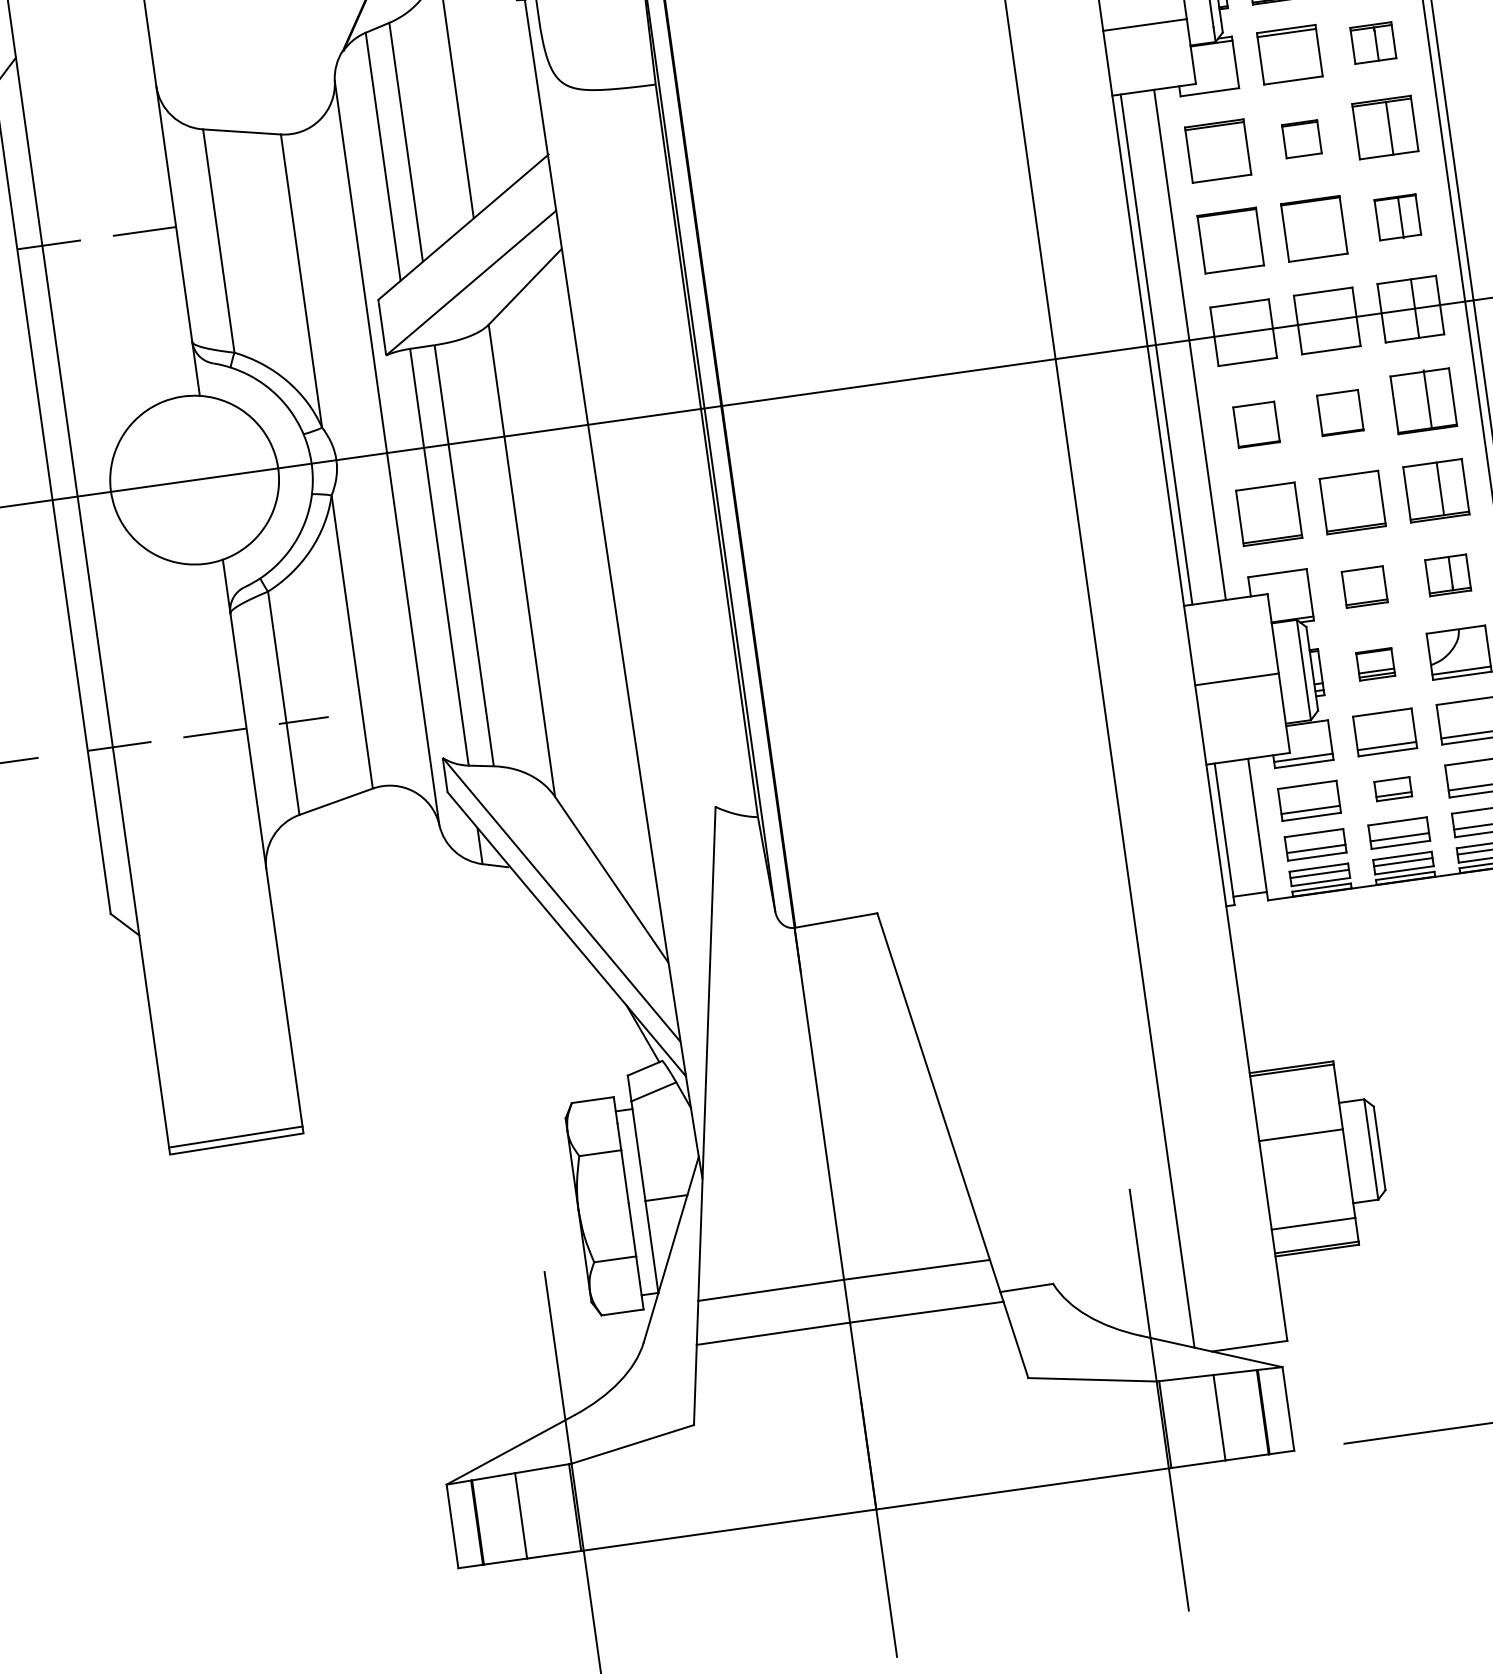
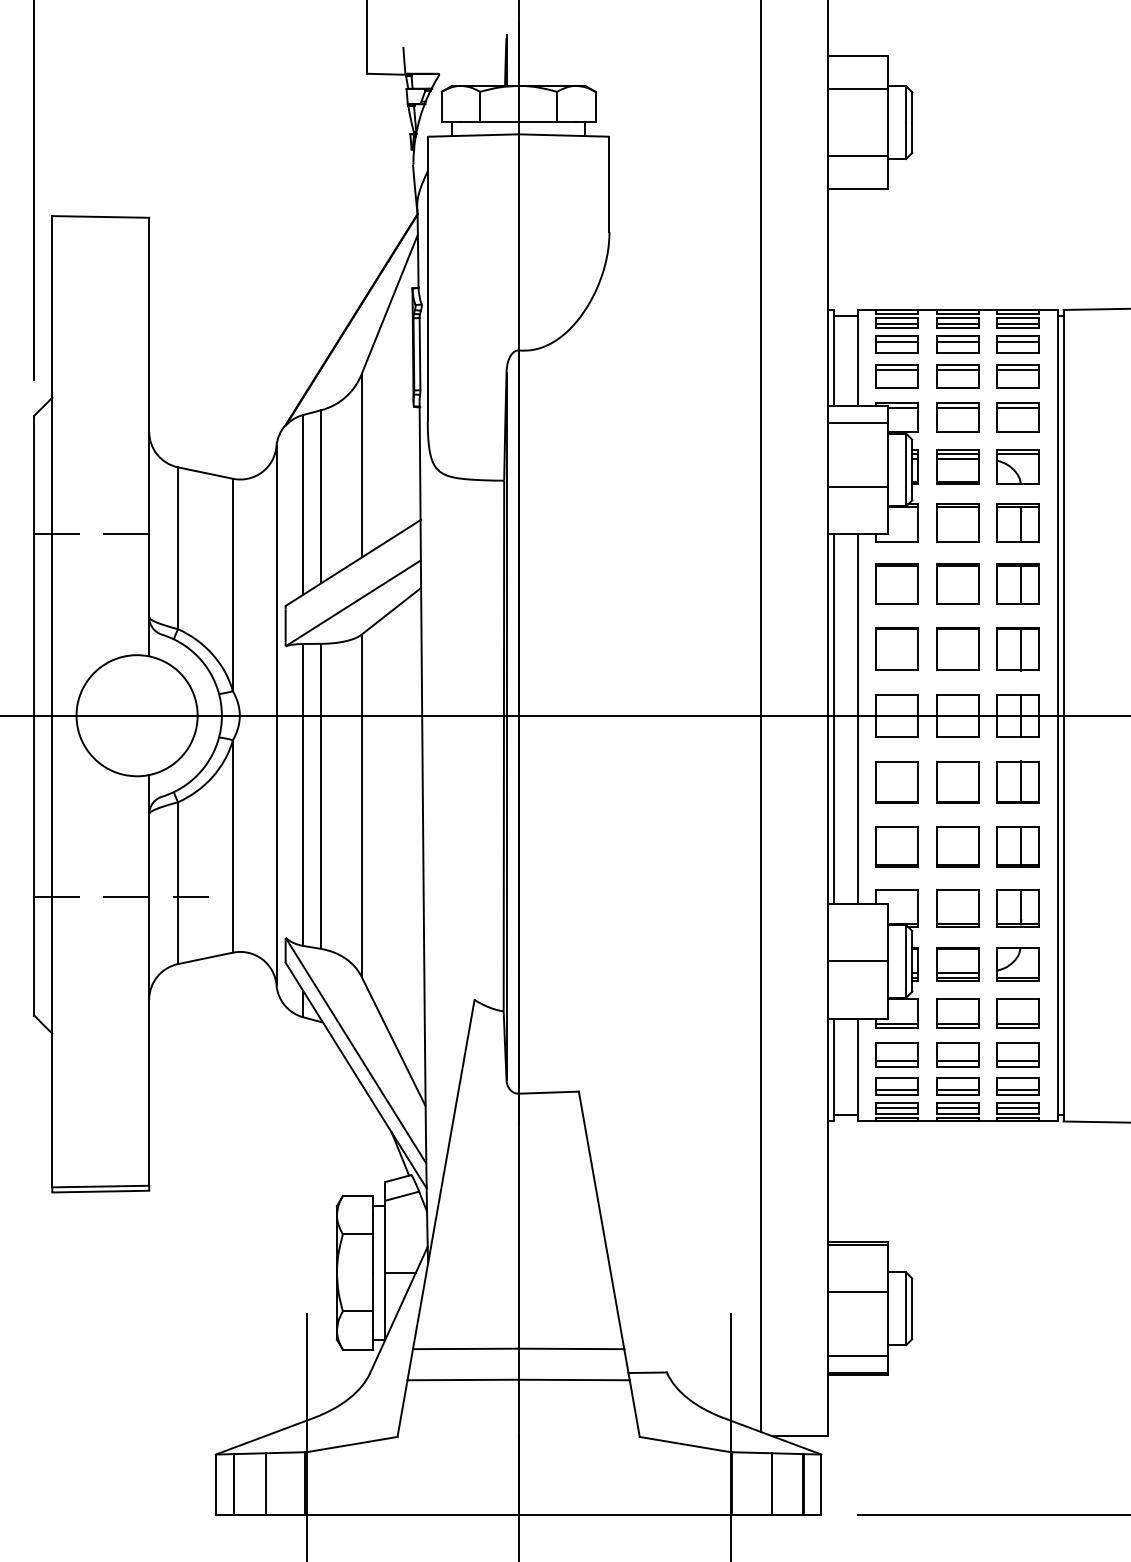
part: (1372, 42) -> (1017, 522), size x1.43
part: (1301, 138) -> (957, 583), size x1.67
part: (1396, 217) -> (1017, 649), size x1.43
part: (1339, 413) -> (957, 782), size x1.43
part: (1255, 424) -> (896, 782), size x1.43
part: (1447, 575) -> (1017, 908), size x1.43
part: (1364, 587) -> (957, 908), size x1.43
part: (1375, 664) -> (957, 964), size x1.67
part: (1392, 788) -> (957, 1054), size x1.67

